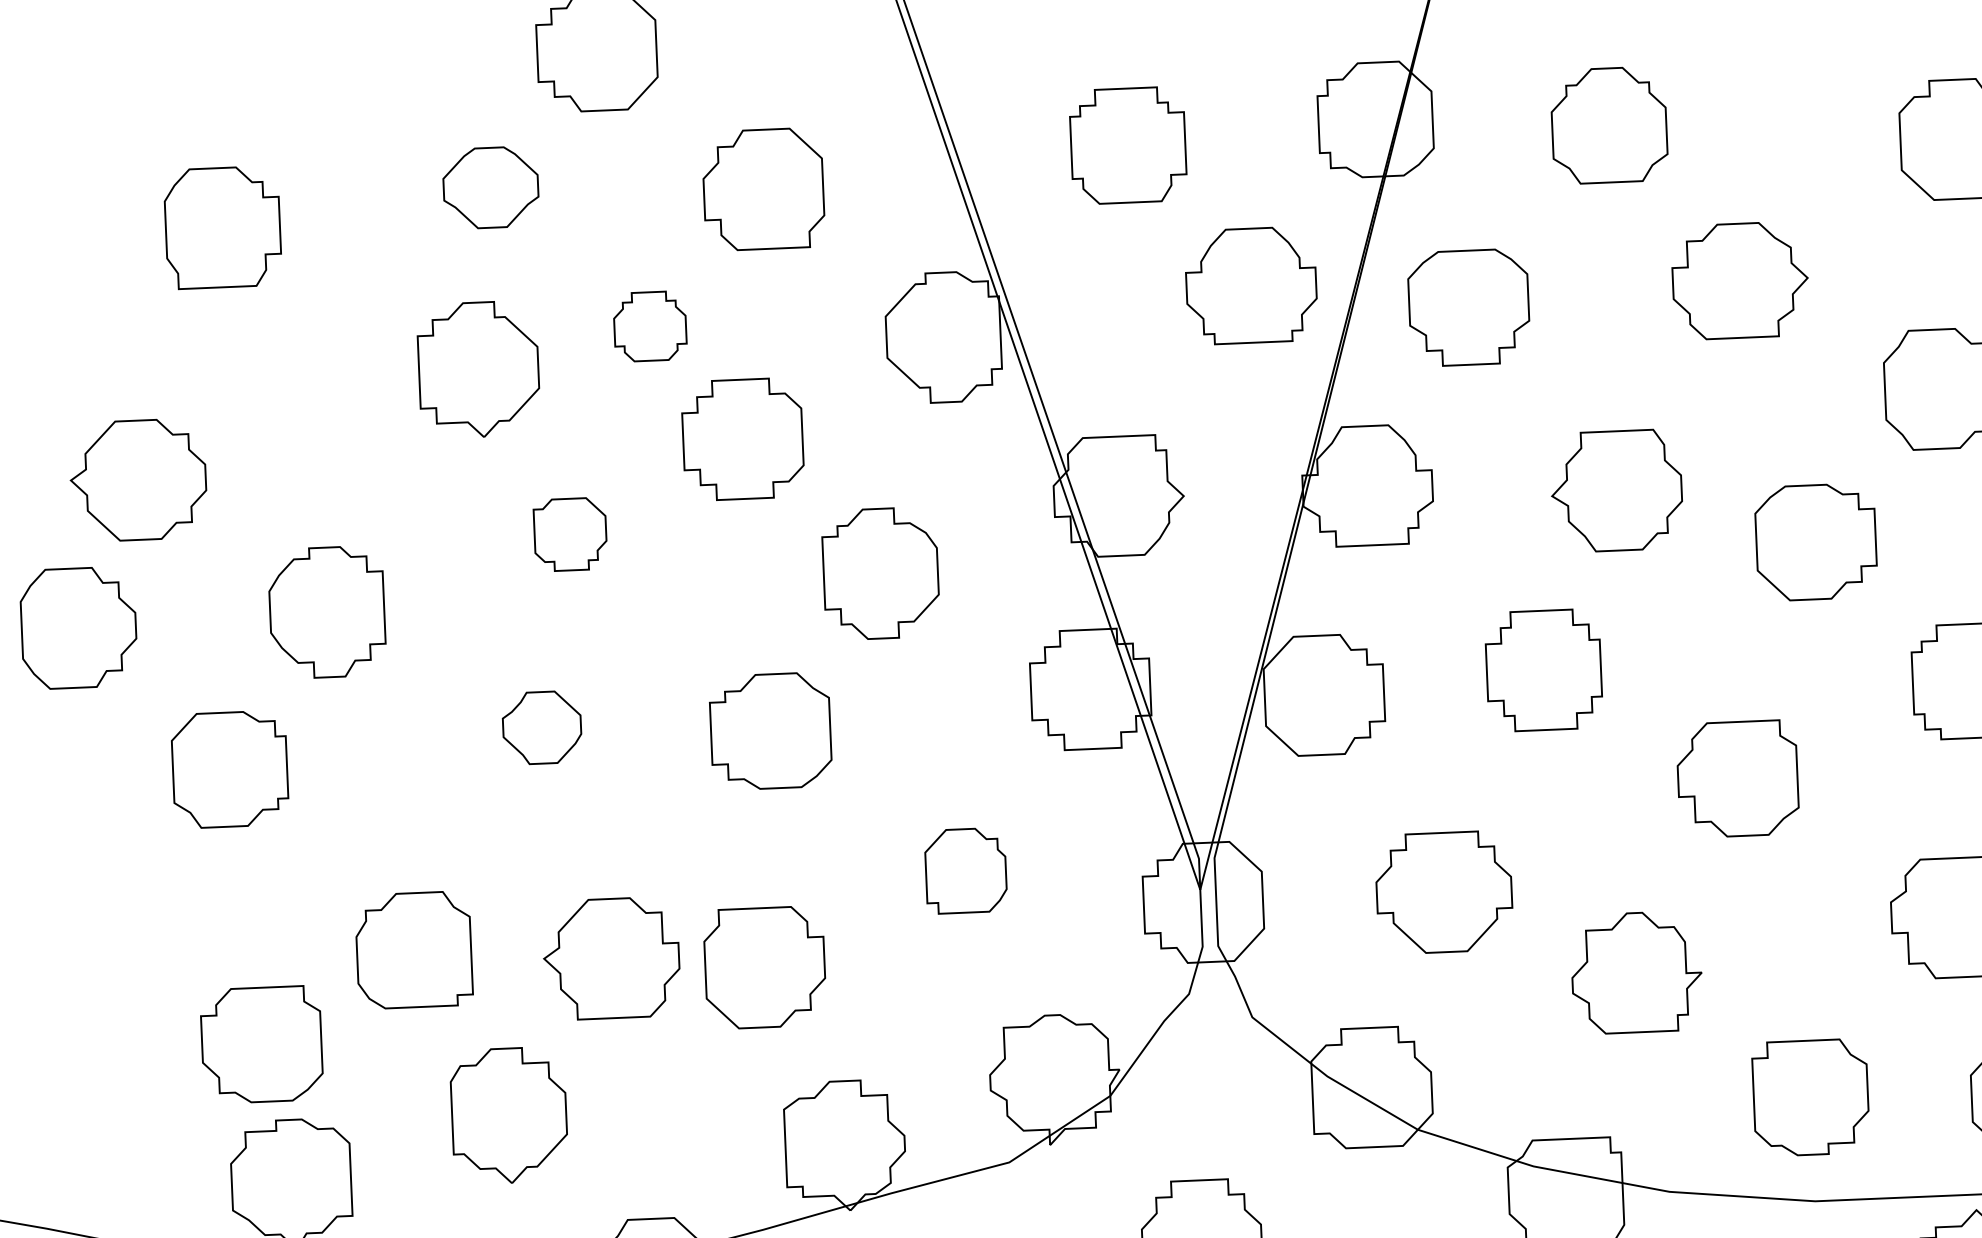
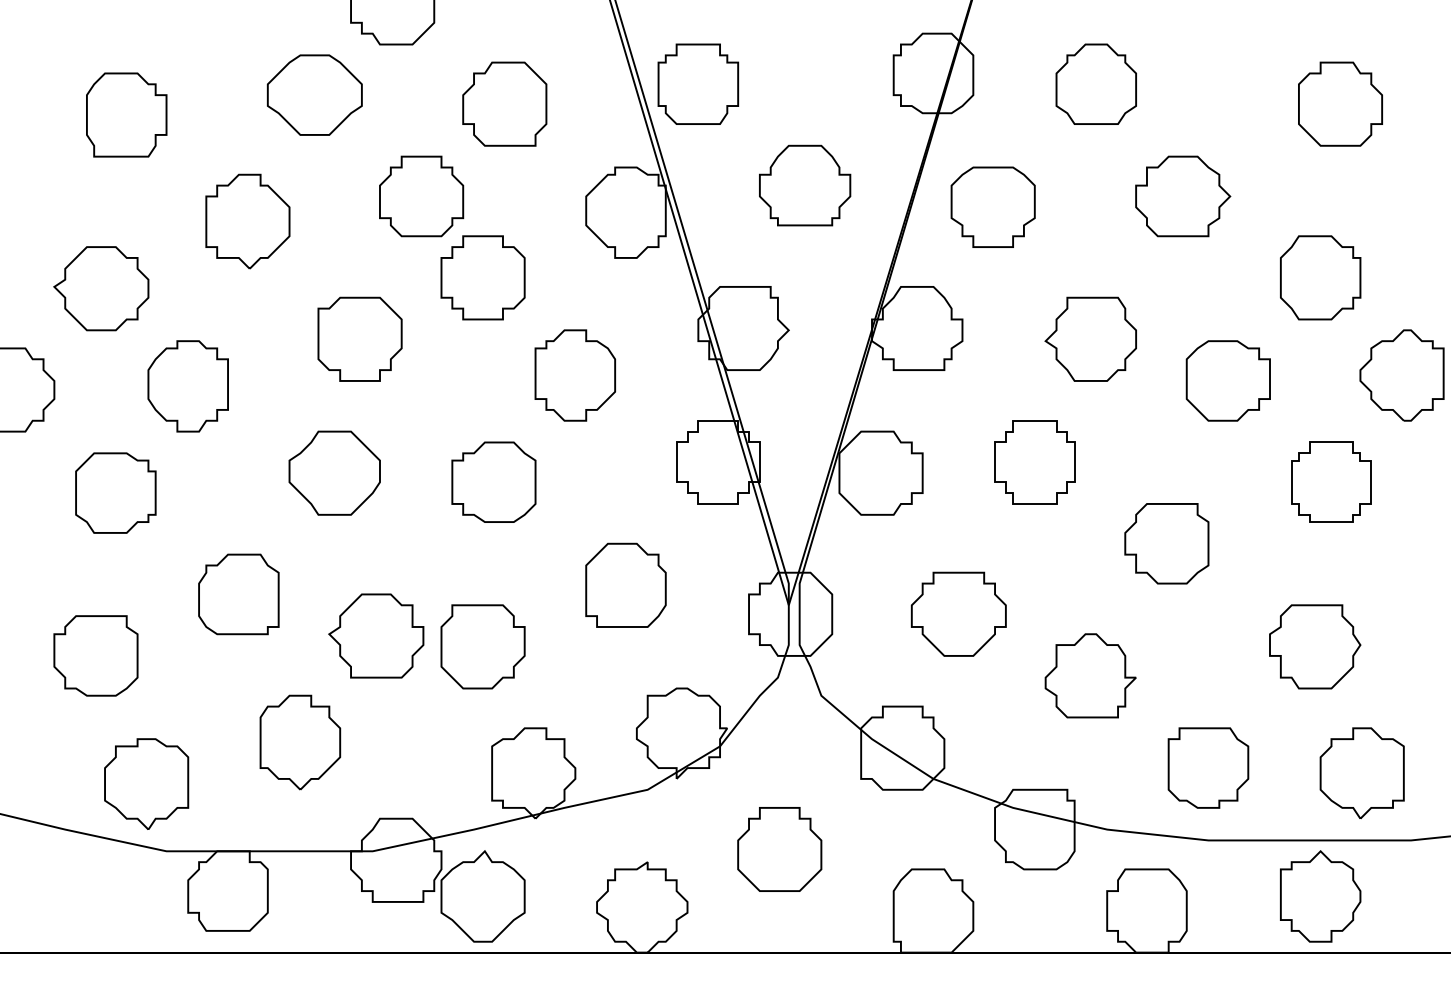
part: (1128, 144) -> (698, 83), moved
part: (490, 186) -> (314, 94), size x1.43
part: (1251, 285) -> (805, 185), moved
part: (649, 326) -> (421, 196), size x1.67
part: (478, 369) -> (247, 221), moved
part: (138, 479) -> (101, 288), moved
part: (569, 533) -> (359, 338), size x1.67
part: (541, 726) -> (334, 472), size x1.67
part: (965, 869) -> (625, 584), size x1.43
part: (413, 950) -> (238, 594), moved
part: (261, 1044) -> (95, 655), moved

